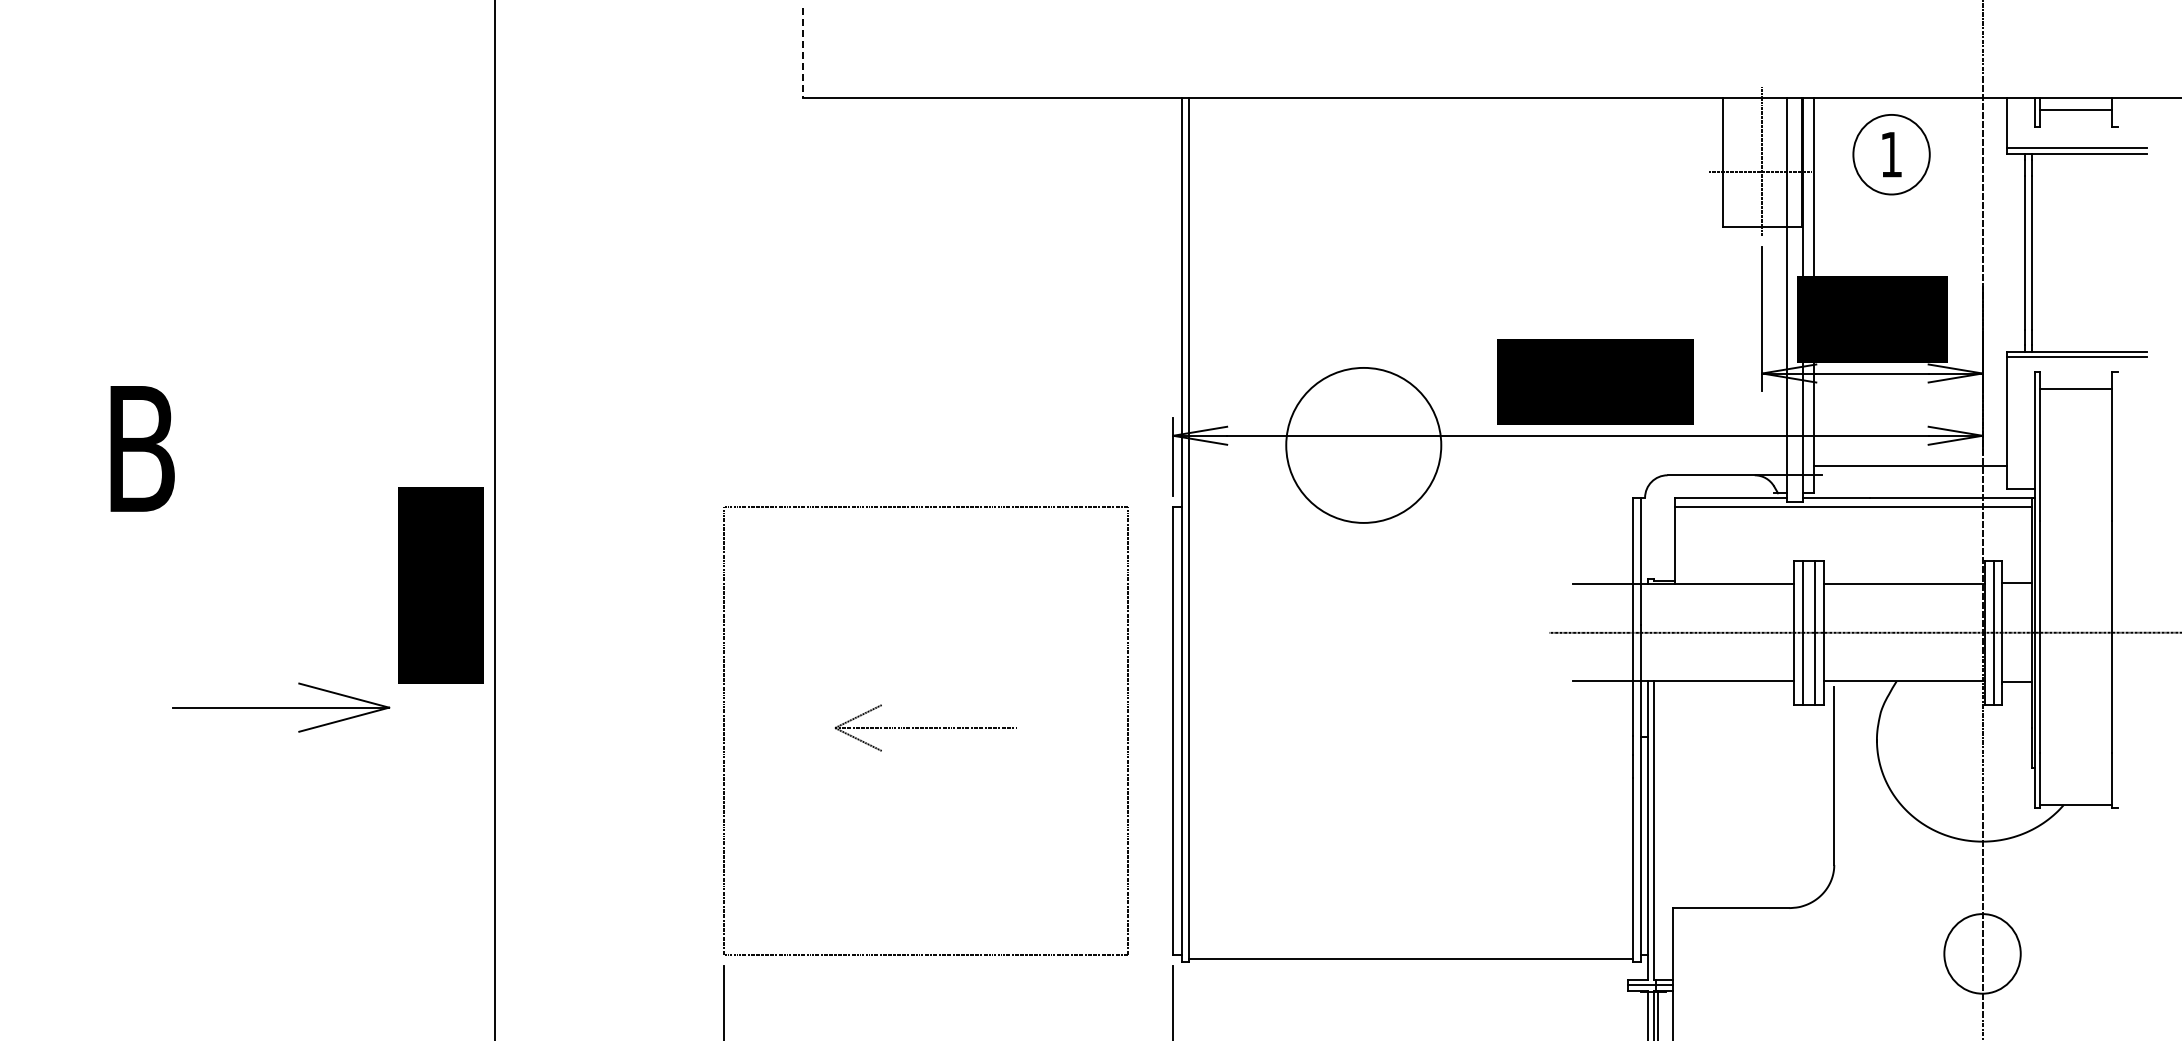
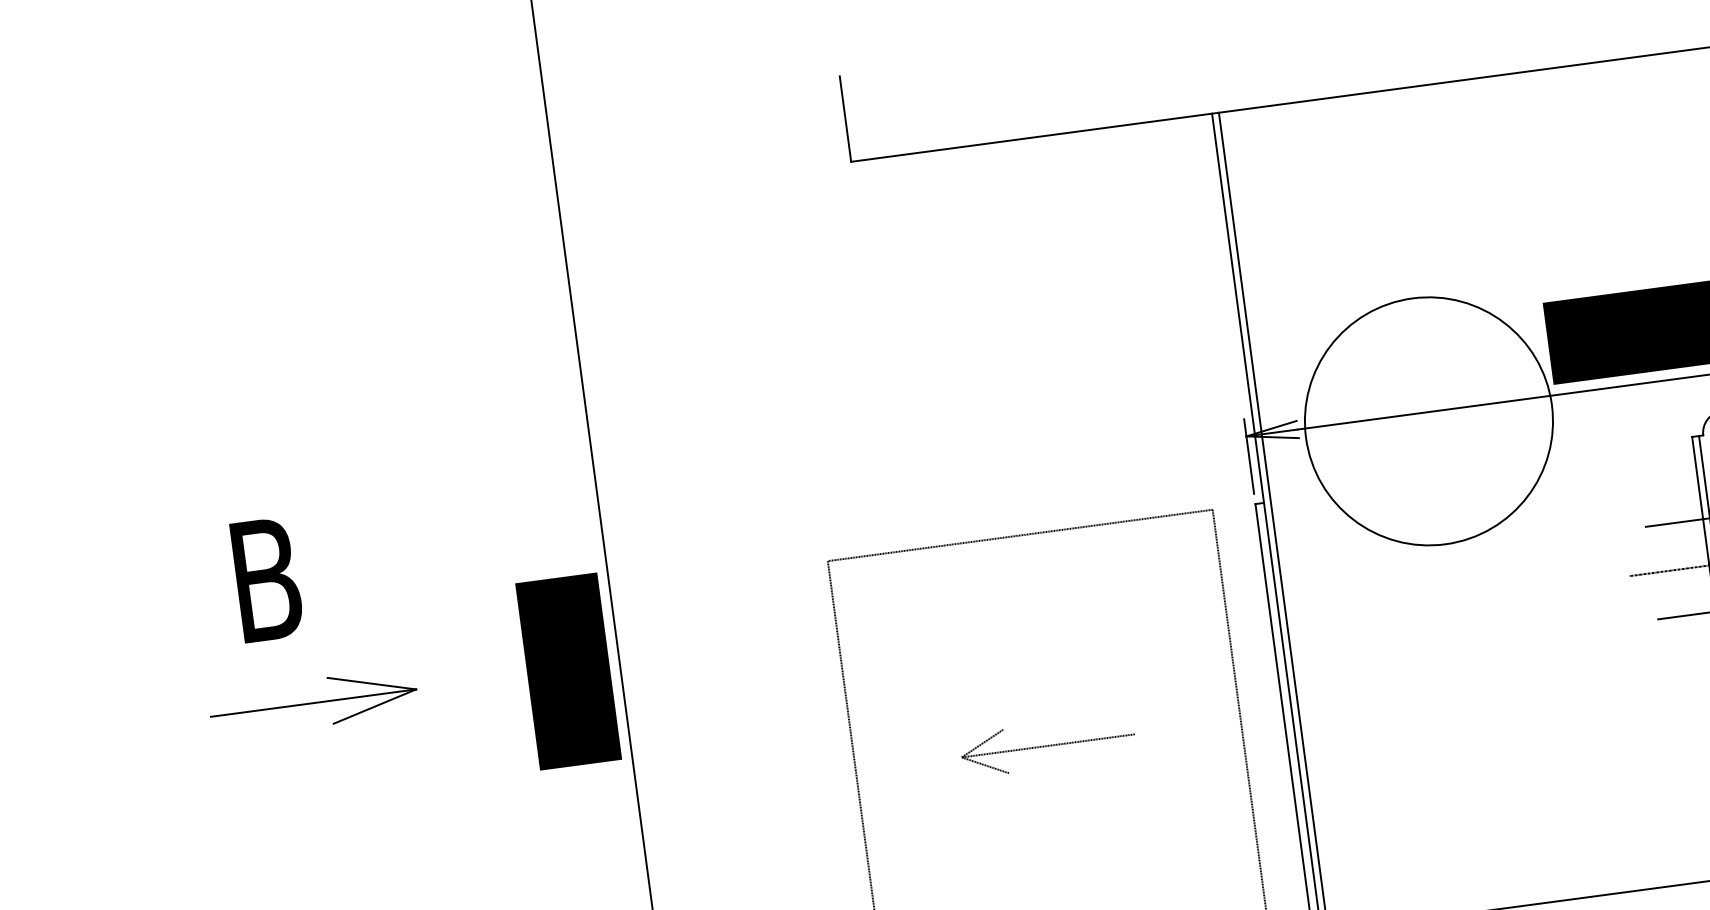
line: (802, 52) -> (844, 118), dashed -> solid
circle: (1363, 445) -> (1428, 421), size x1.67
part: (281, 707) -> (313, 702), moved

